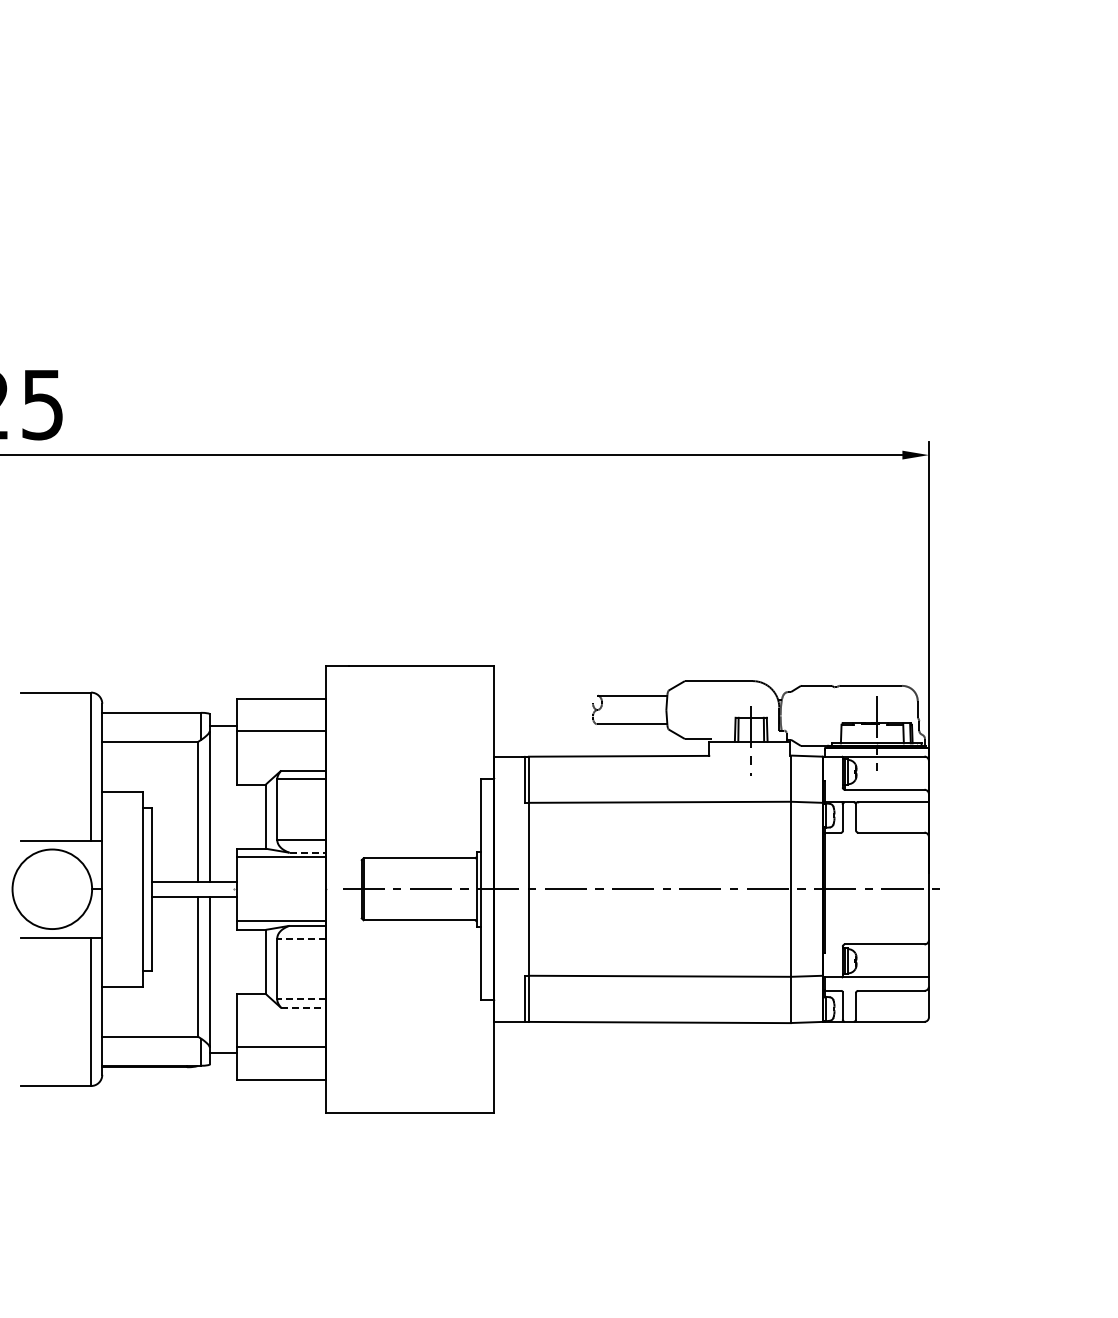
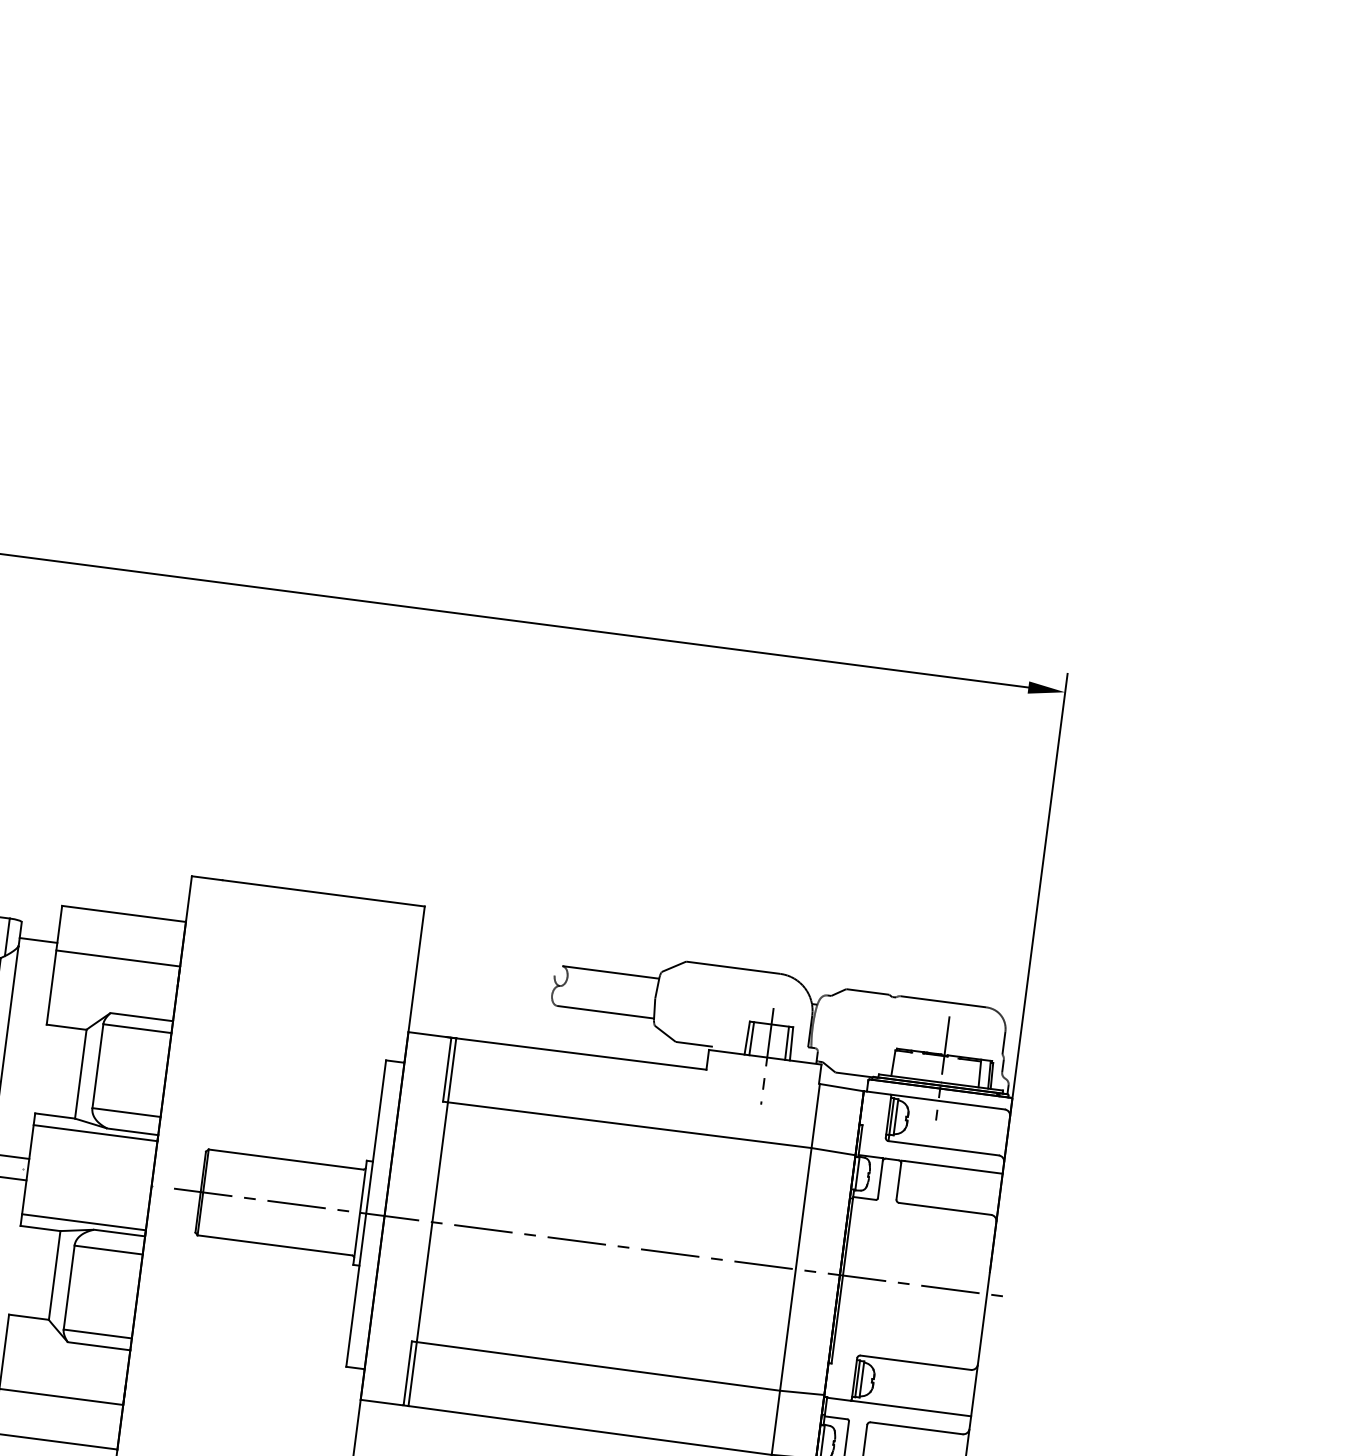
line: (308, 852) -> (133, 1131), dashed -> solid
line: (301, 938) -> (108, 1249), dashed -> solid
line: (301, 999) -> (97, 1334), dashed -> solid
line: (303, 1008) -> (98, 1346), dashed -> solid

